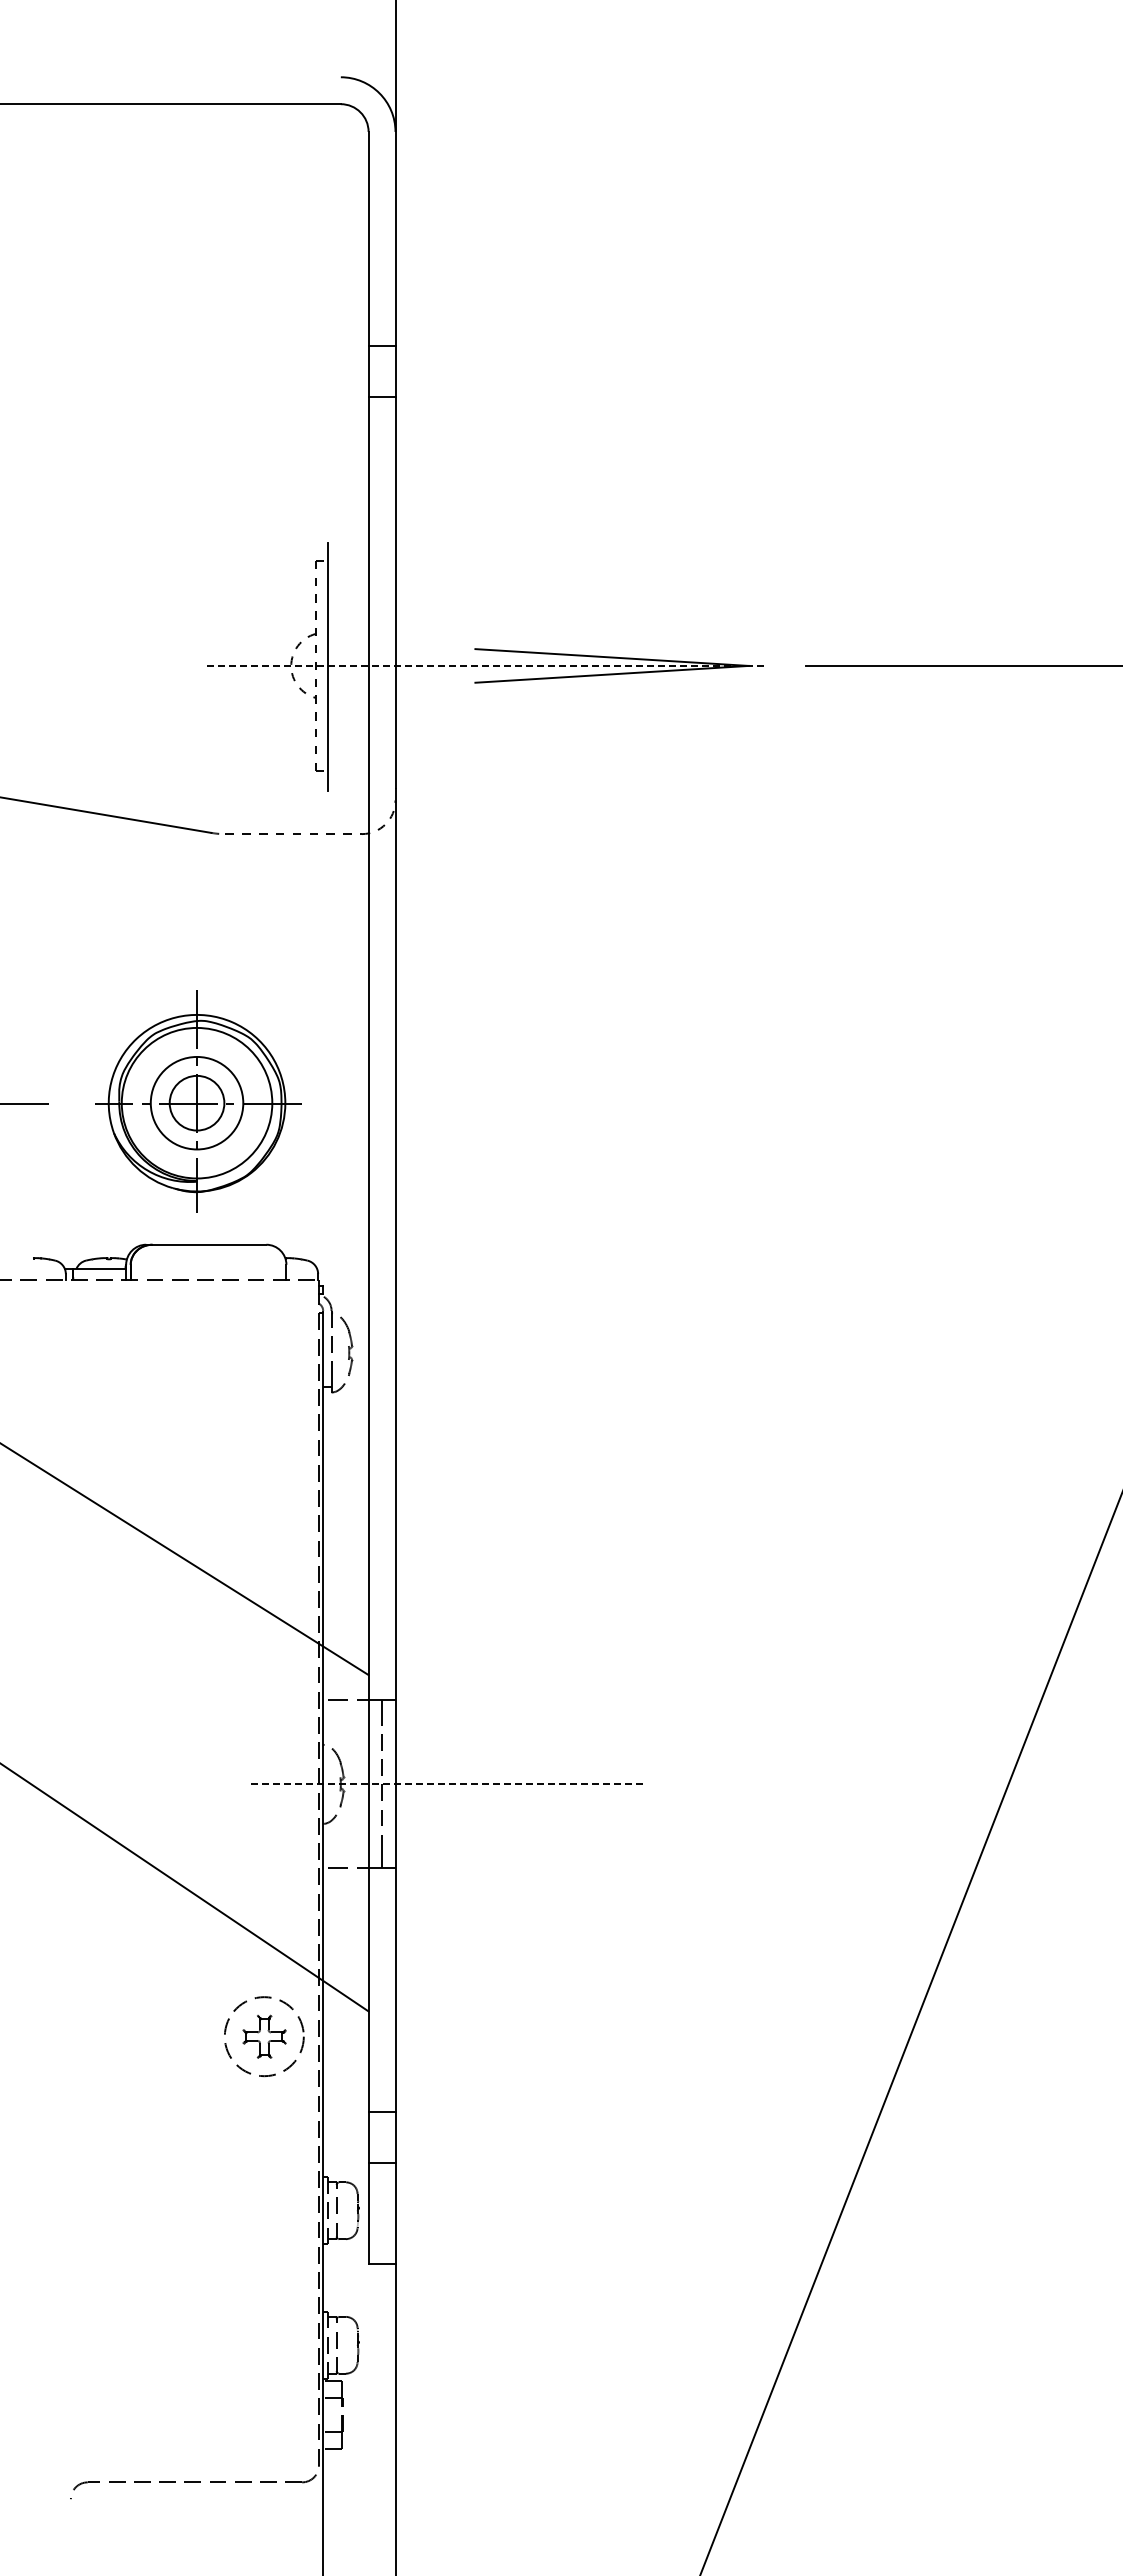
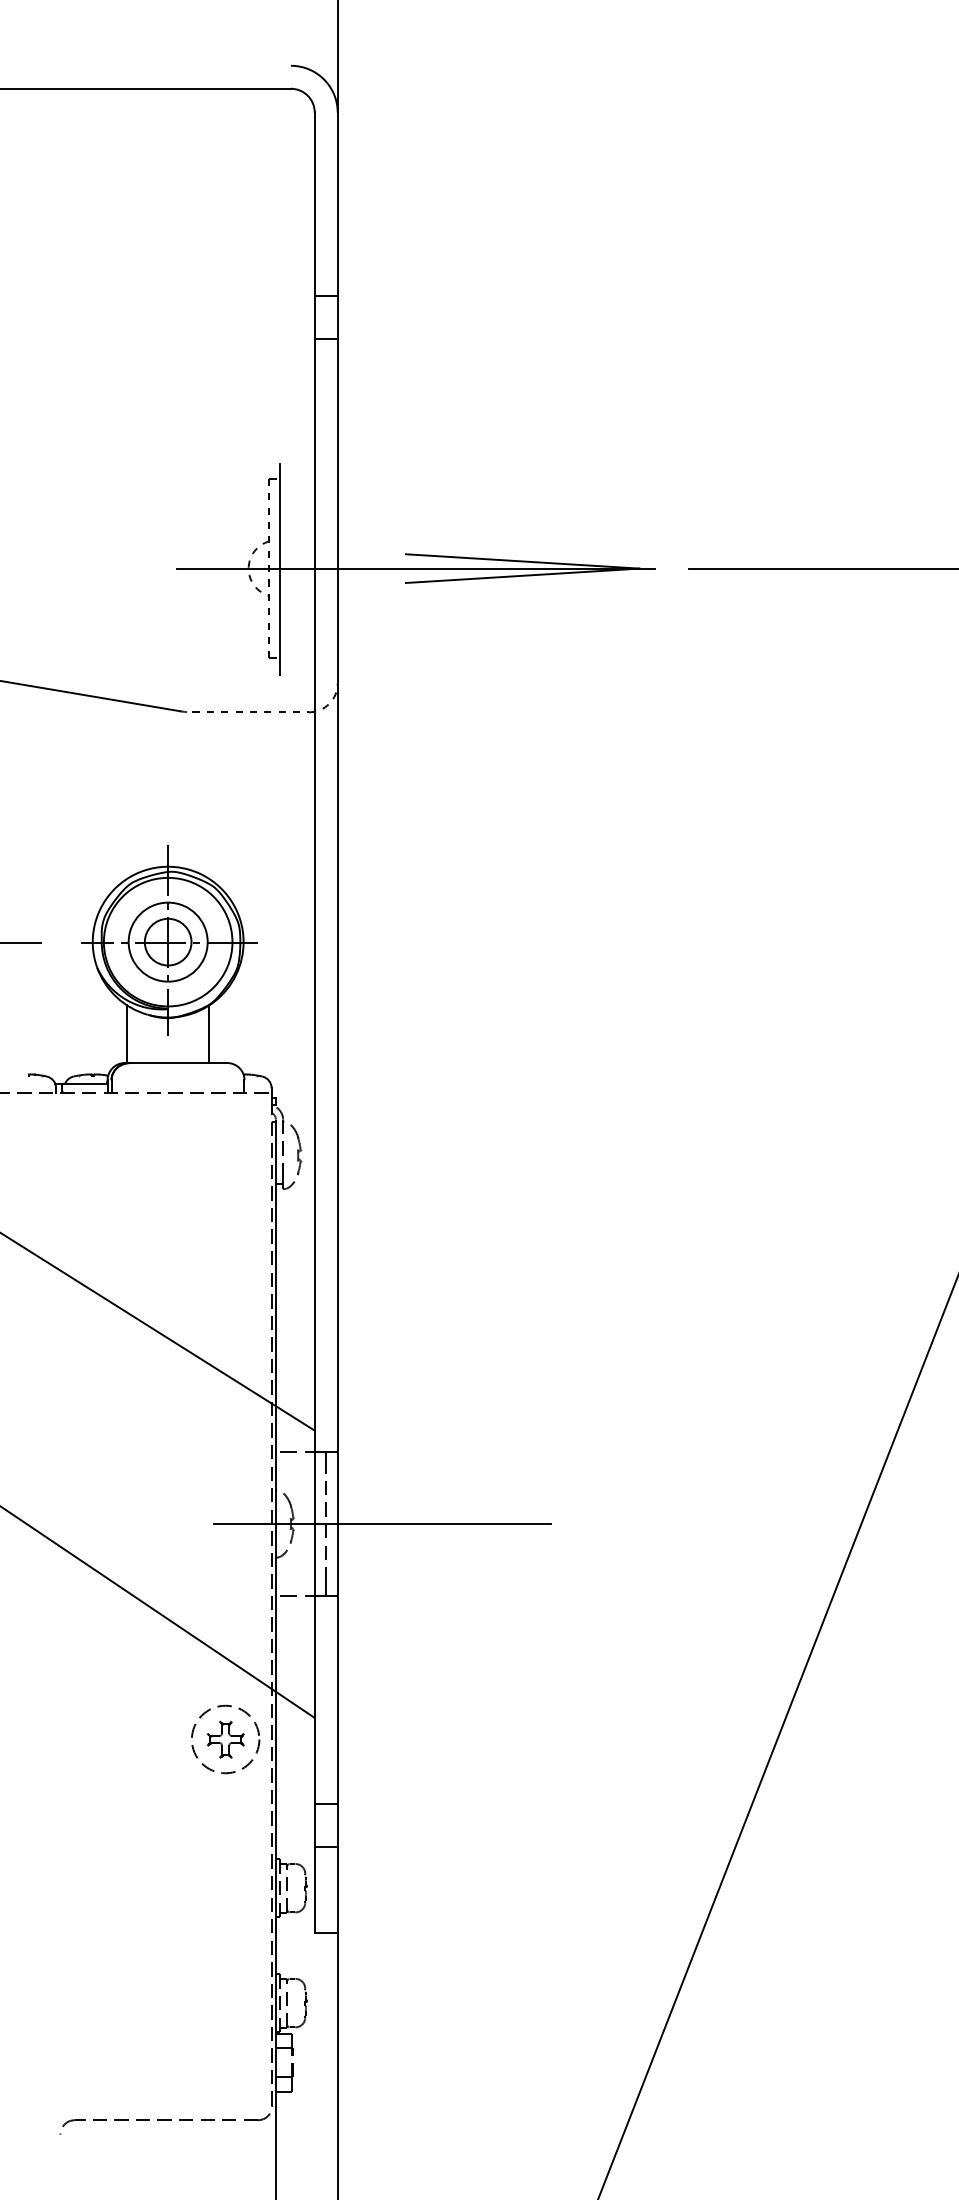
line: (487, 665) -> (416, 568), dashed -> solid
line: (148, 1210) -> (126, 1033), added
line: (245, 1210) -> (209, 1033), added
line: (448, 1784) -> (382, 1524), dashed -> solid

